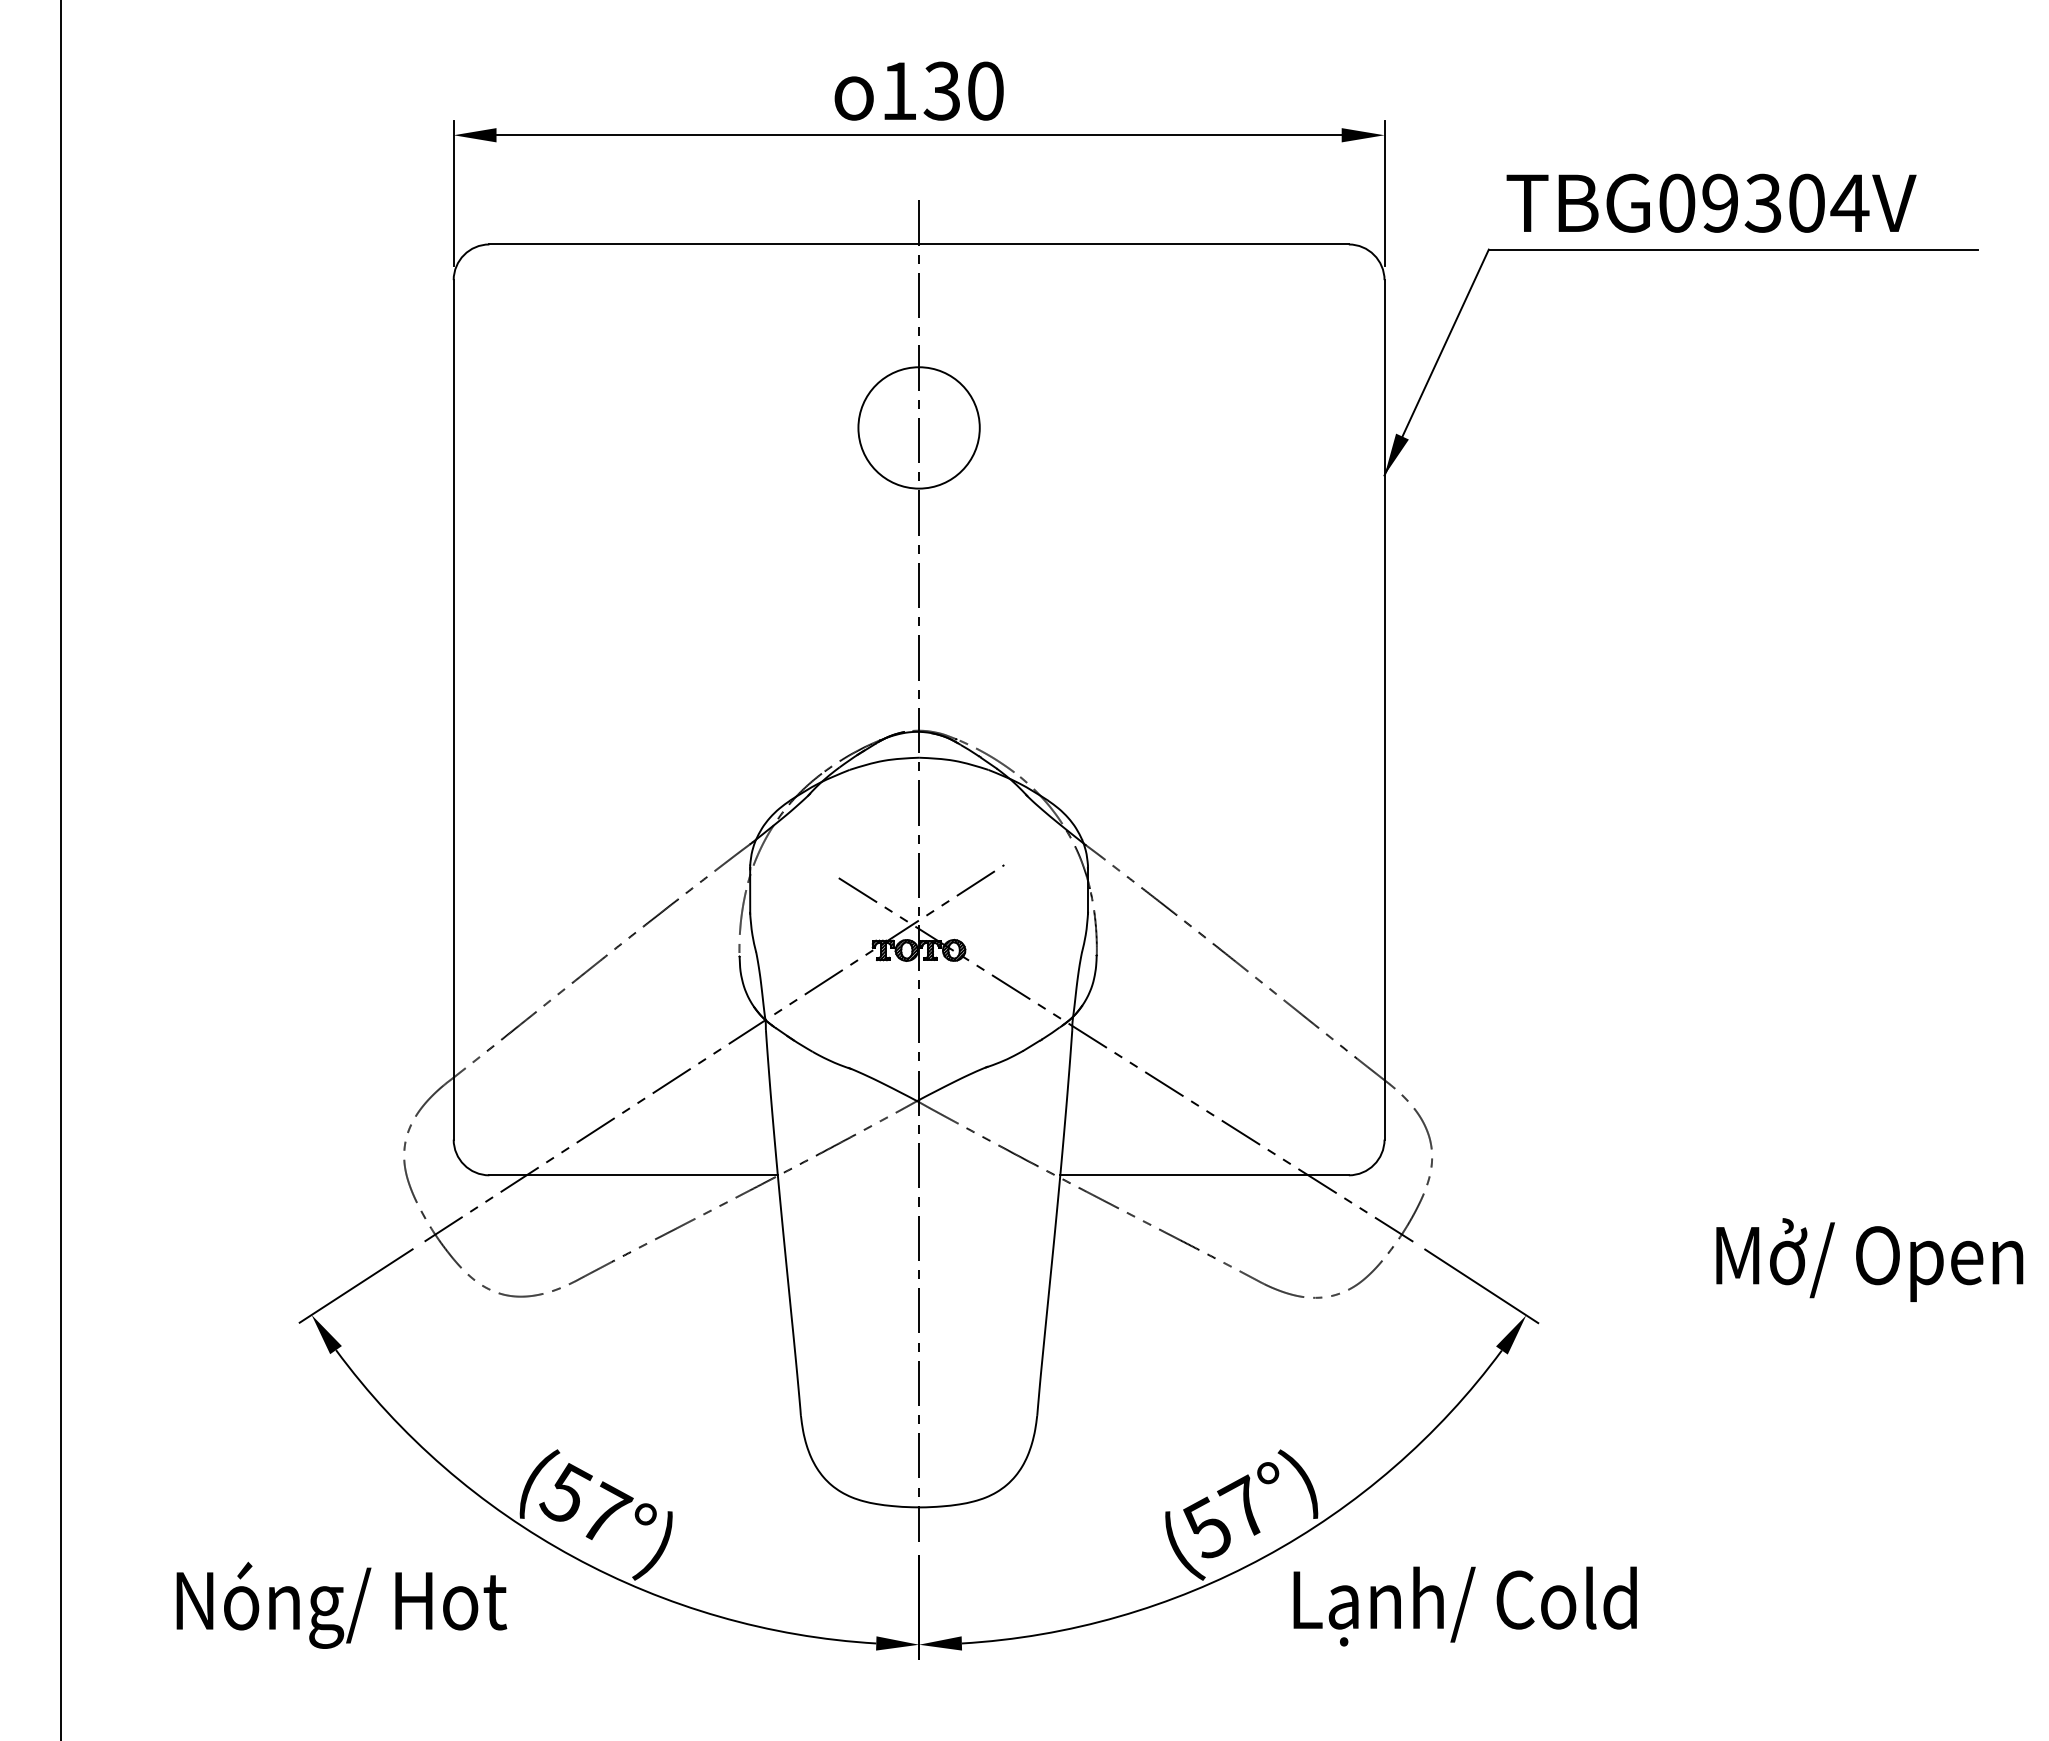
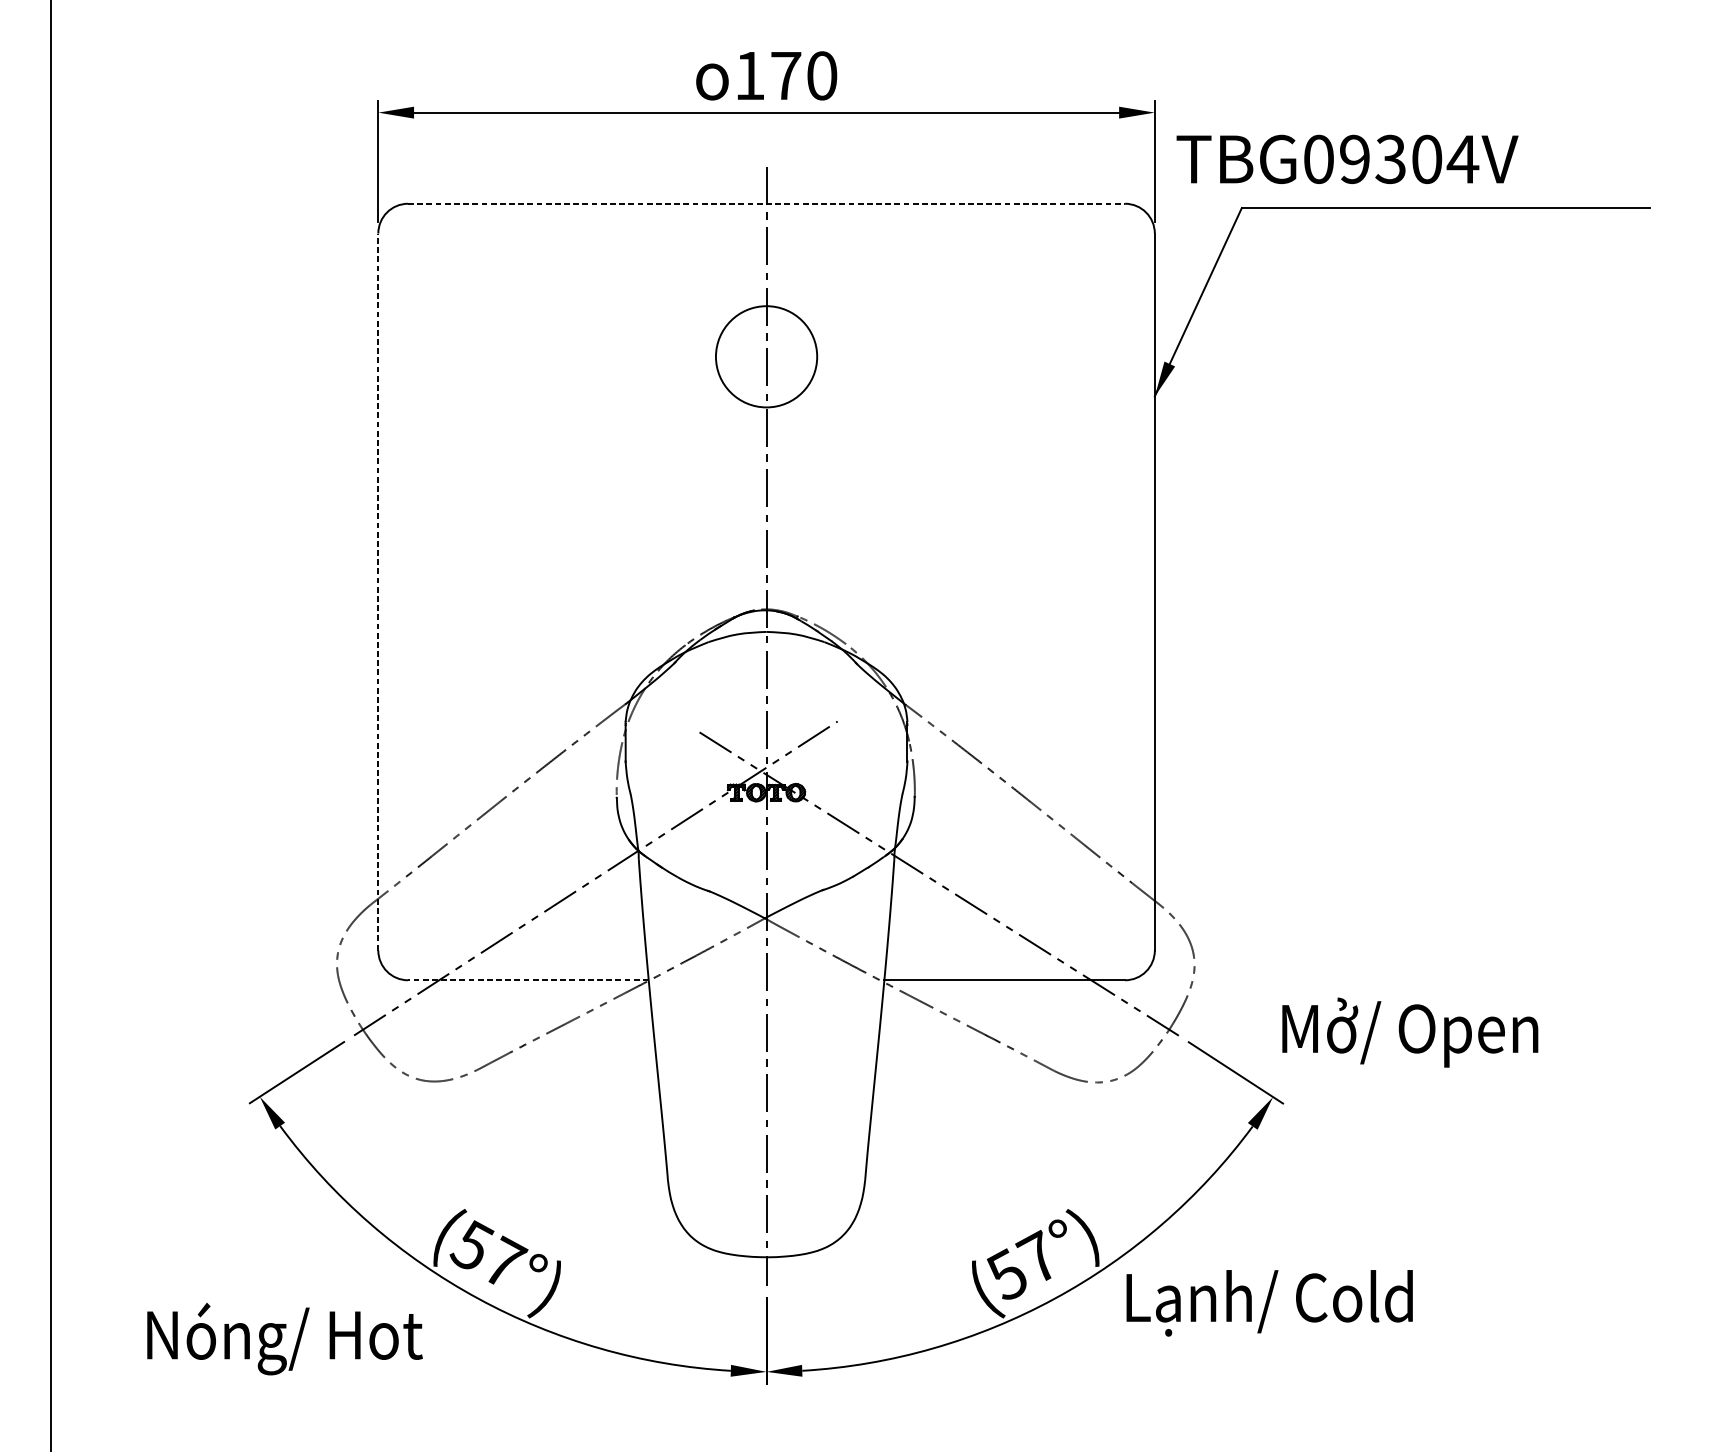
text: (941, 90) -> (785, 75), 130 -> 170
text: (1711, 202) -> (1347, 158), moved
line: (919, 244) -> (766, 203), solid -> dashed
line: (453, 709) -> (378, 591), solid -> dashed
line: (633, 1175) -> (528, 980), solid -> dashed
text: (1869, 1259) -> (1410, 1032), moved
text: (1464, 1606) -> (1269, 1303), moved

